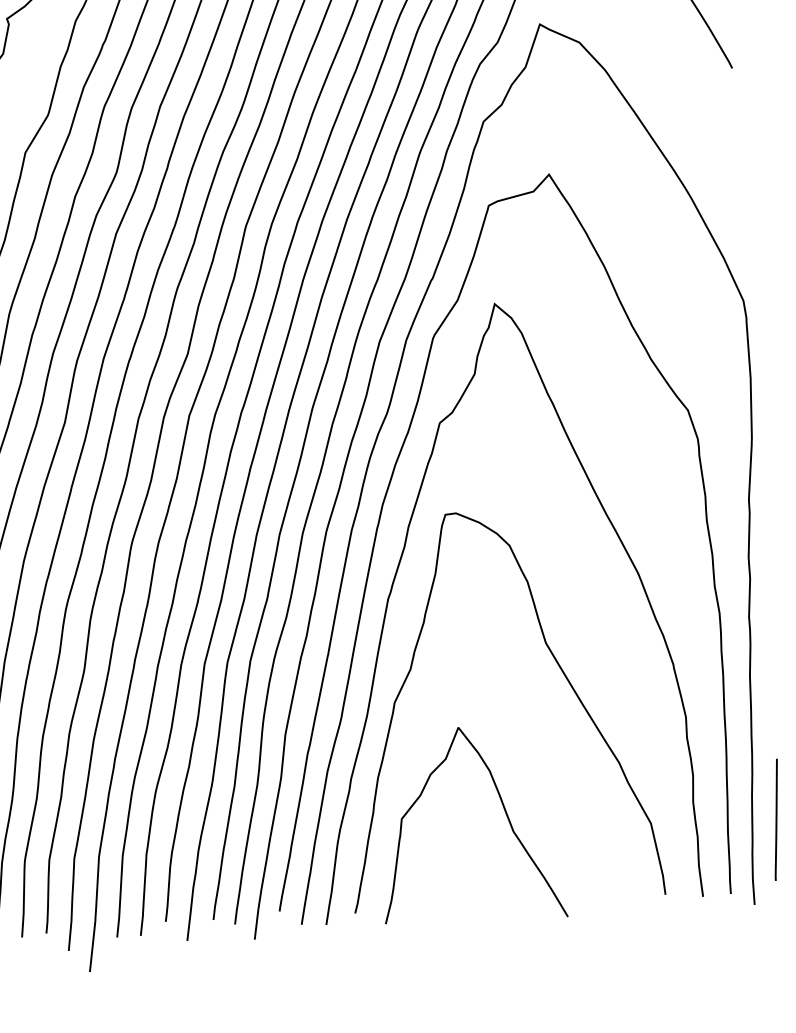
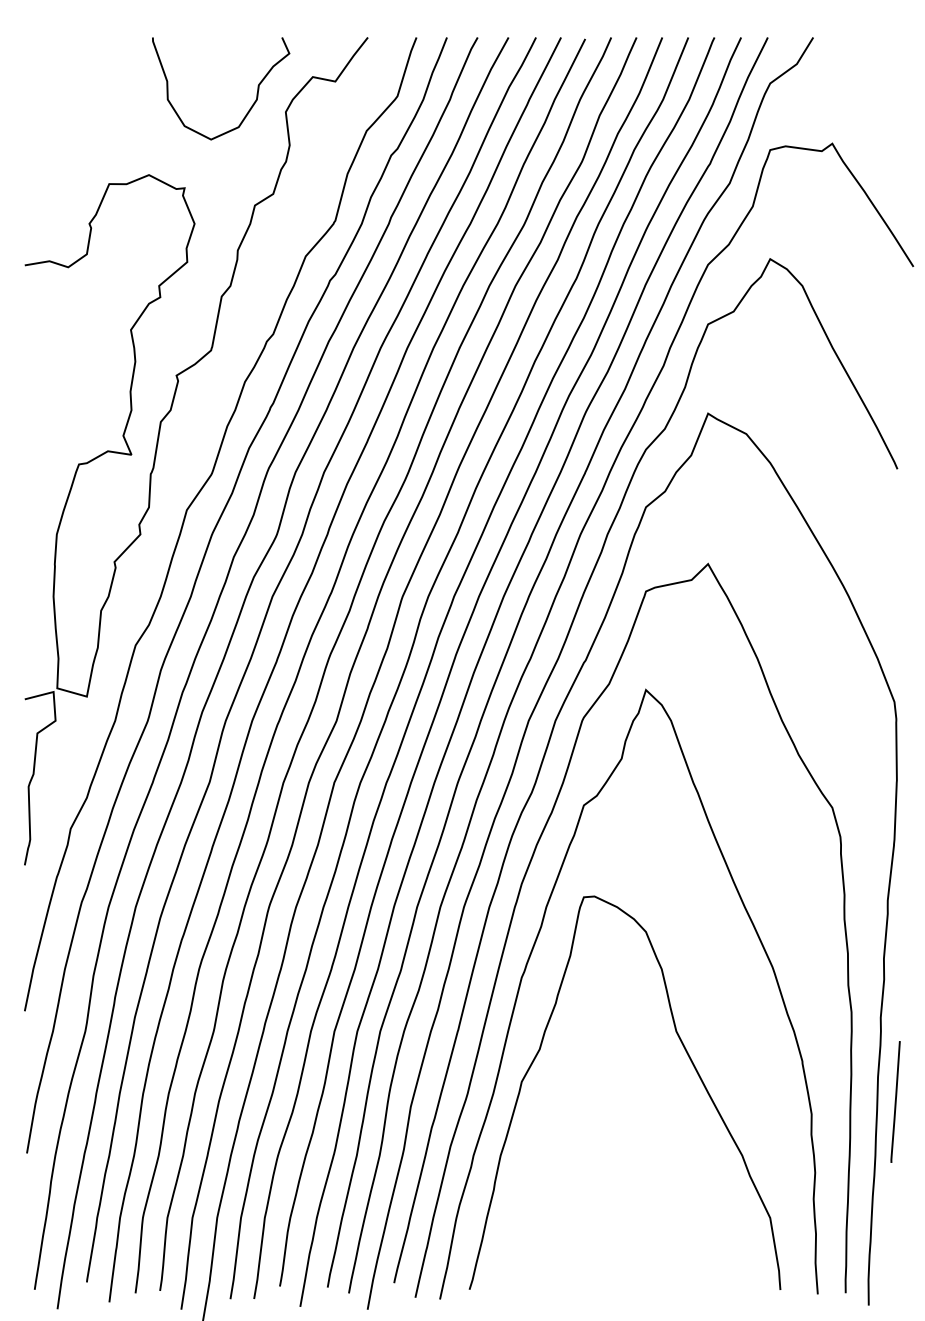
curve: (504, 810) -> (624, 1196), removed
line: (776, 819) -> (895, 1101), moved

